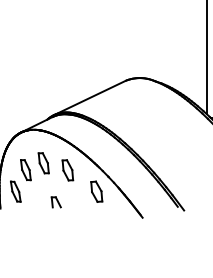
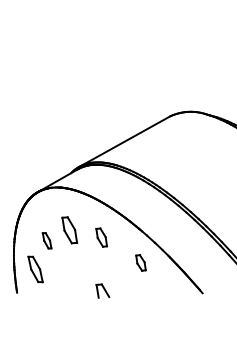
part: (25, 170) -> (46, 241), size x0.6
part: (67, 170) -> (101, 237), size x0.7
part: (96, 191) -> (140, 262), size x0.6
part: (55, 202) -> (101, 291), moved

